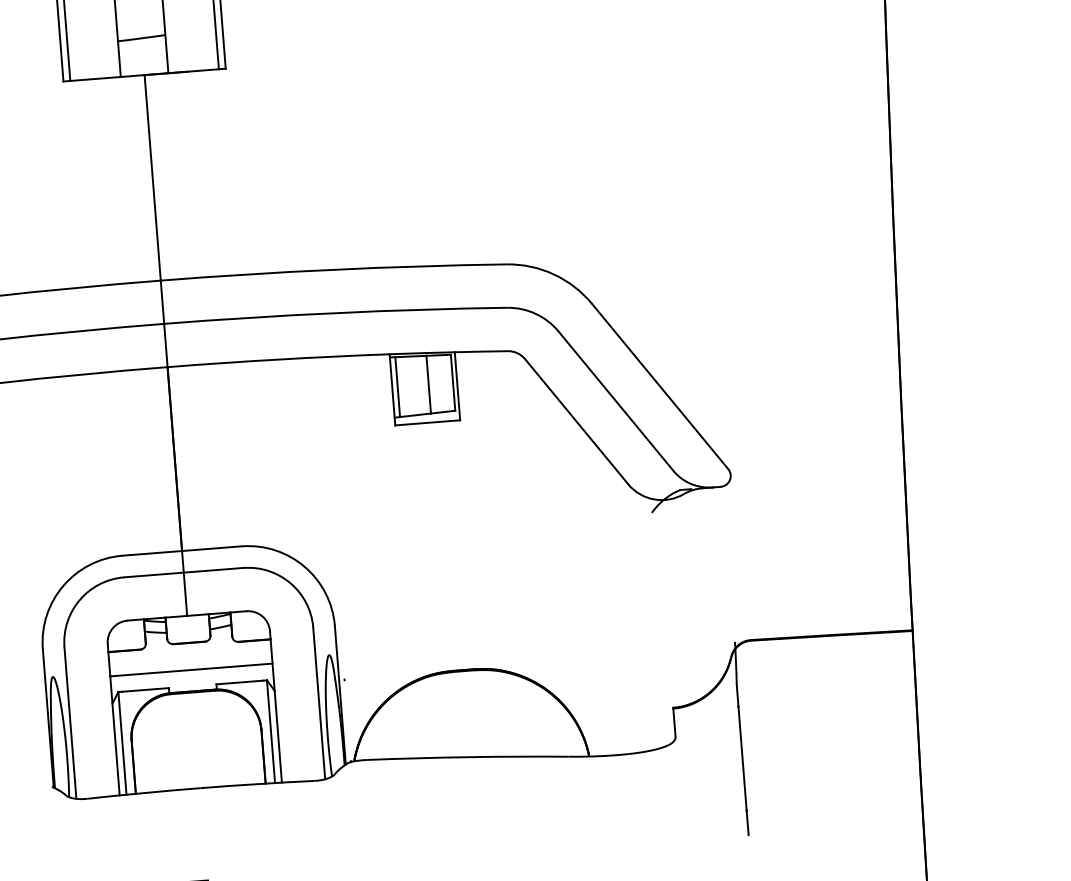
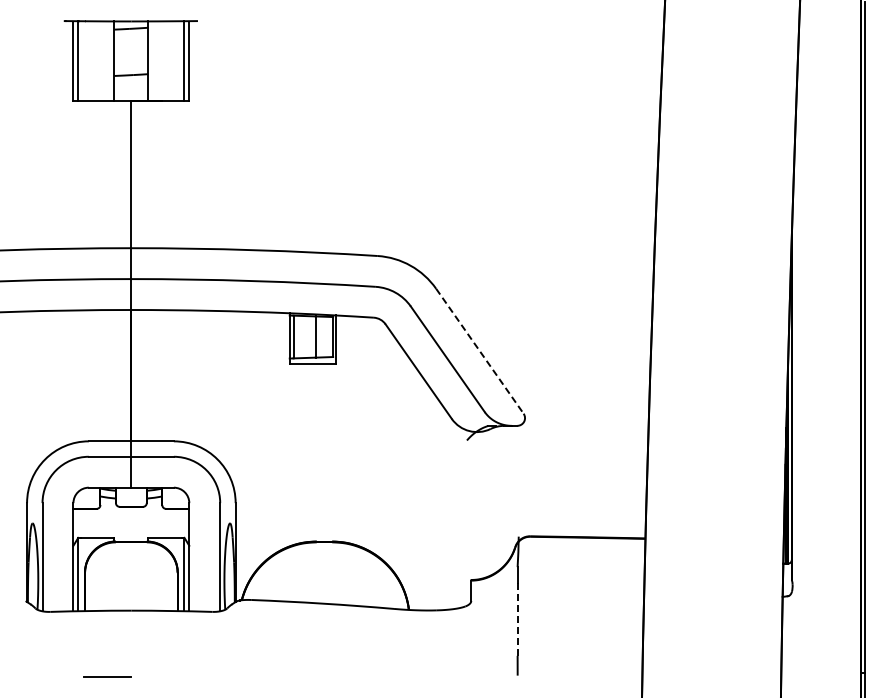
line: (660, 386) -> (480, 351), solid -> dashed
line: (191, 670) -> (131, 526), removed
line: (742, 759) -> (517, 620), solid -> dashed

